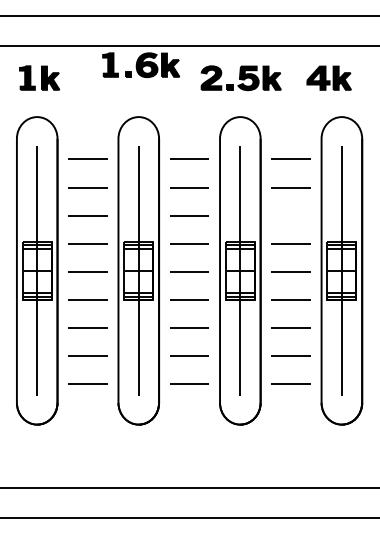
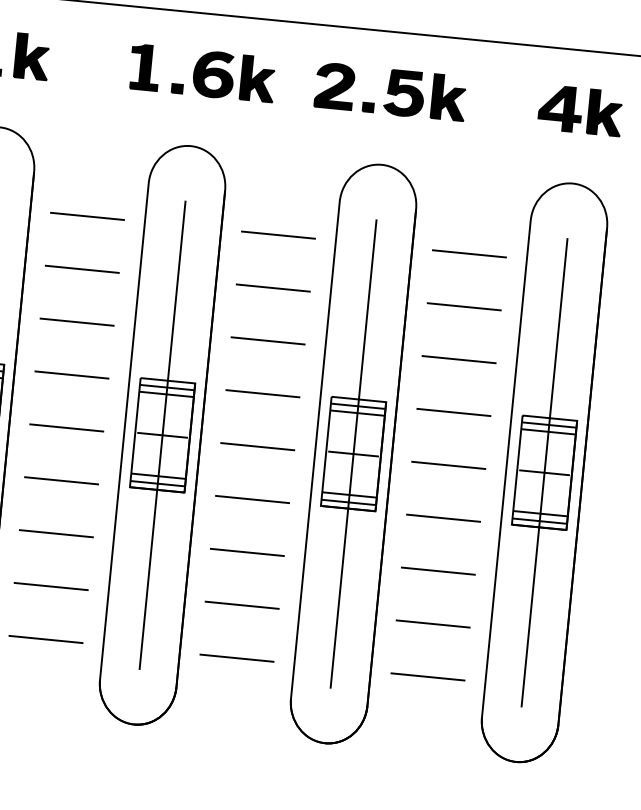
part: (141, 65) -> (203, 74), moved
part: (328, 77) -> (579, 109), moved
line: (290, 215) -> (458, 359), added

